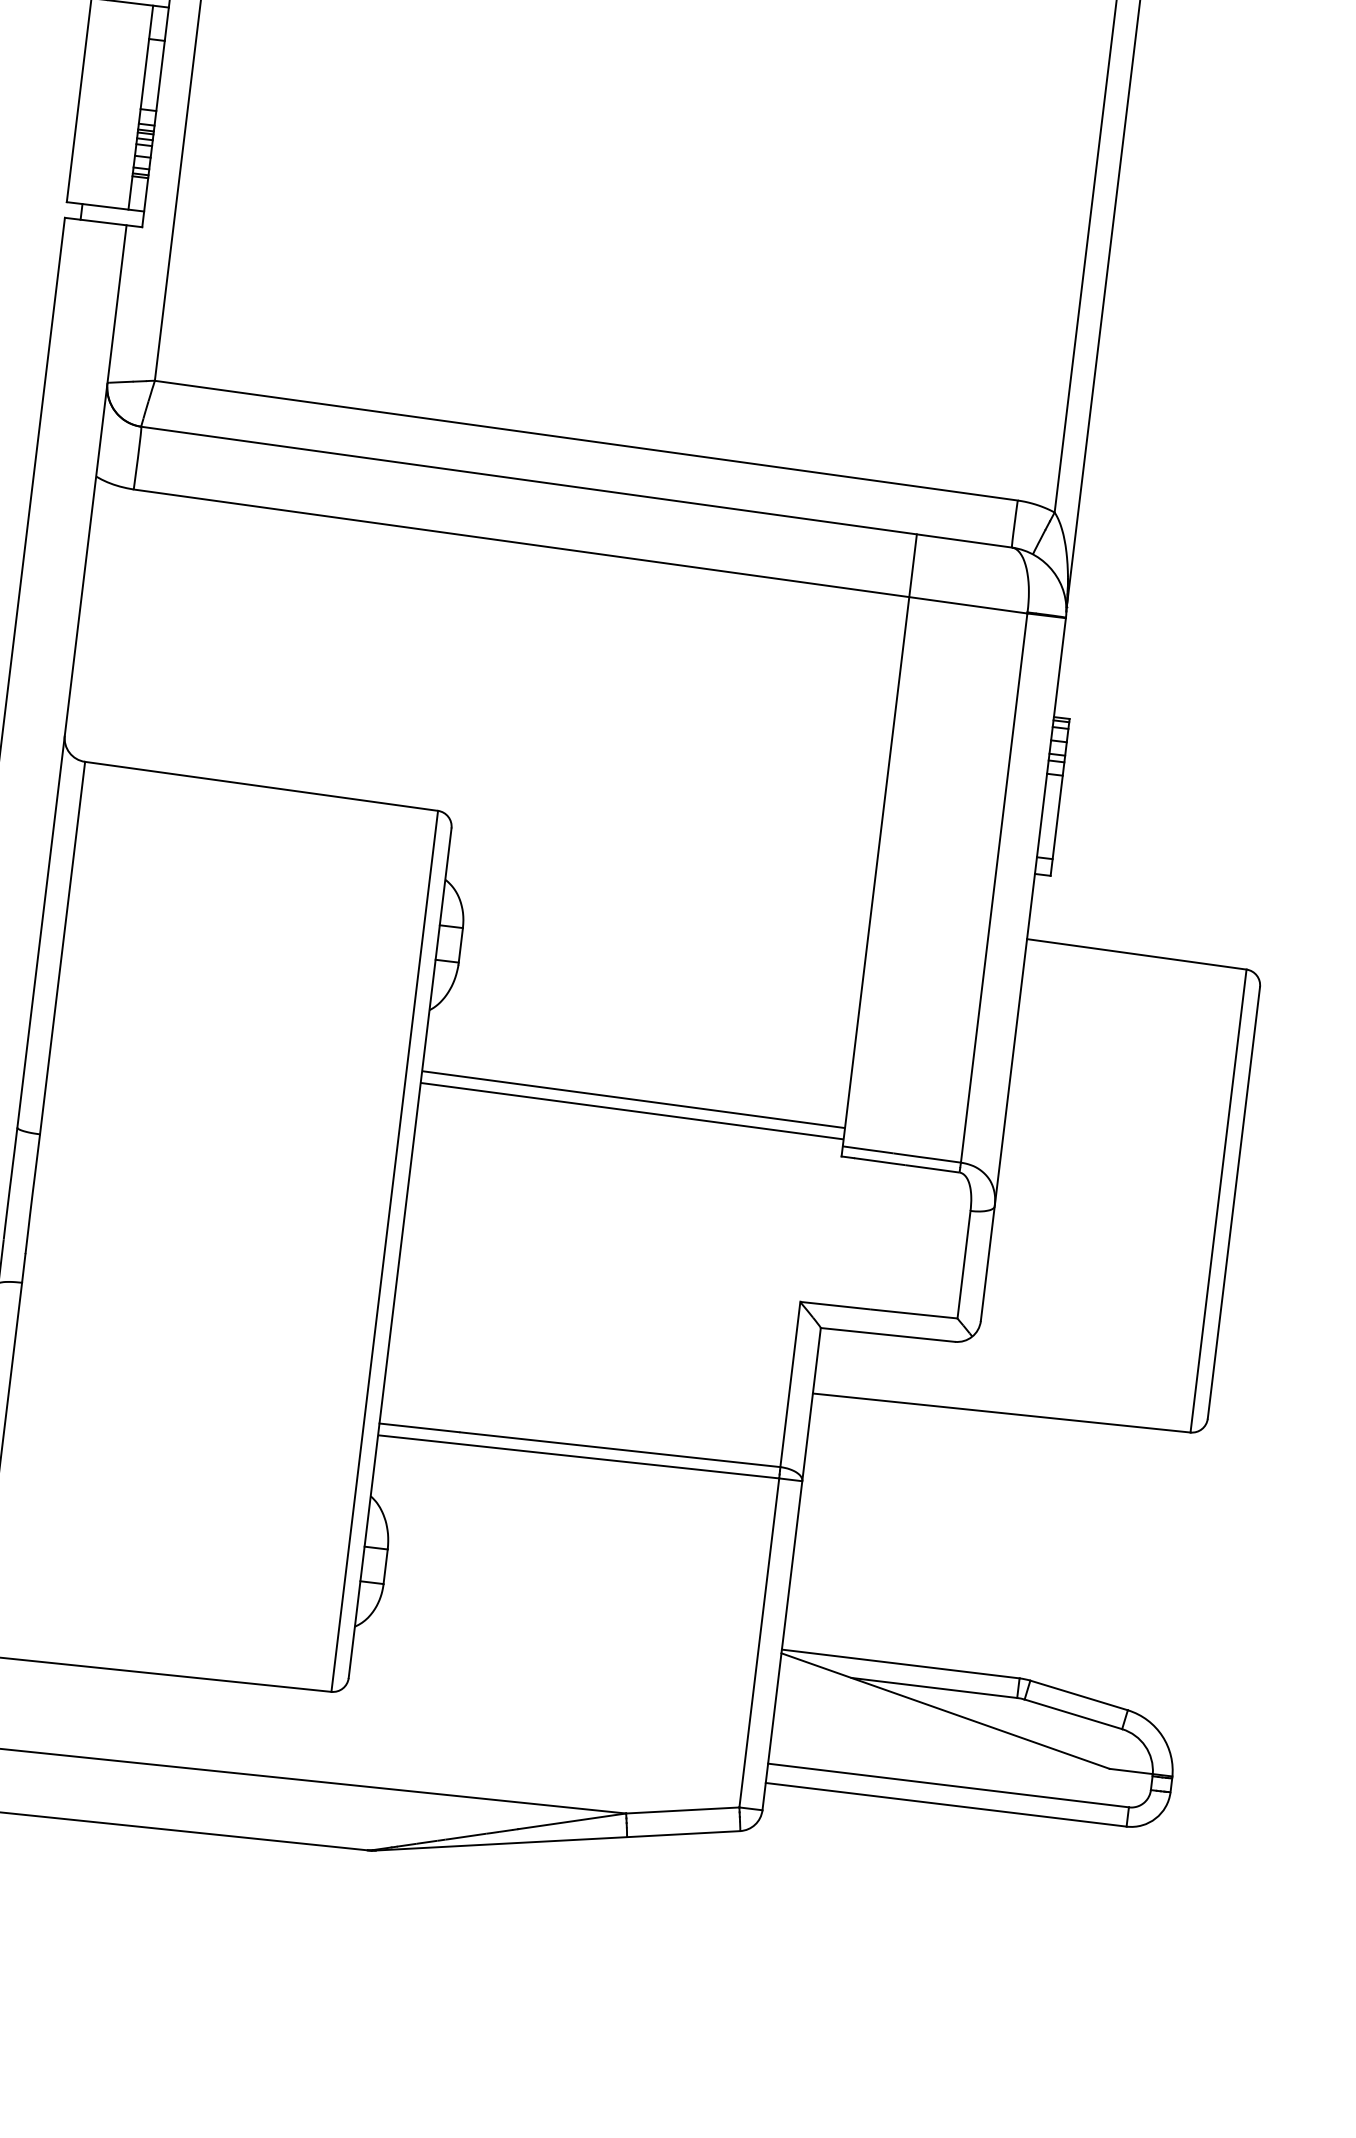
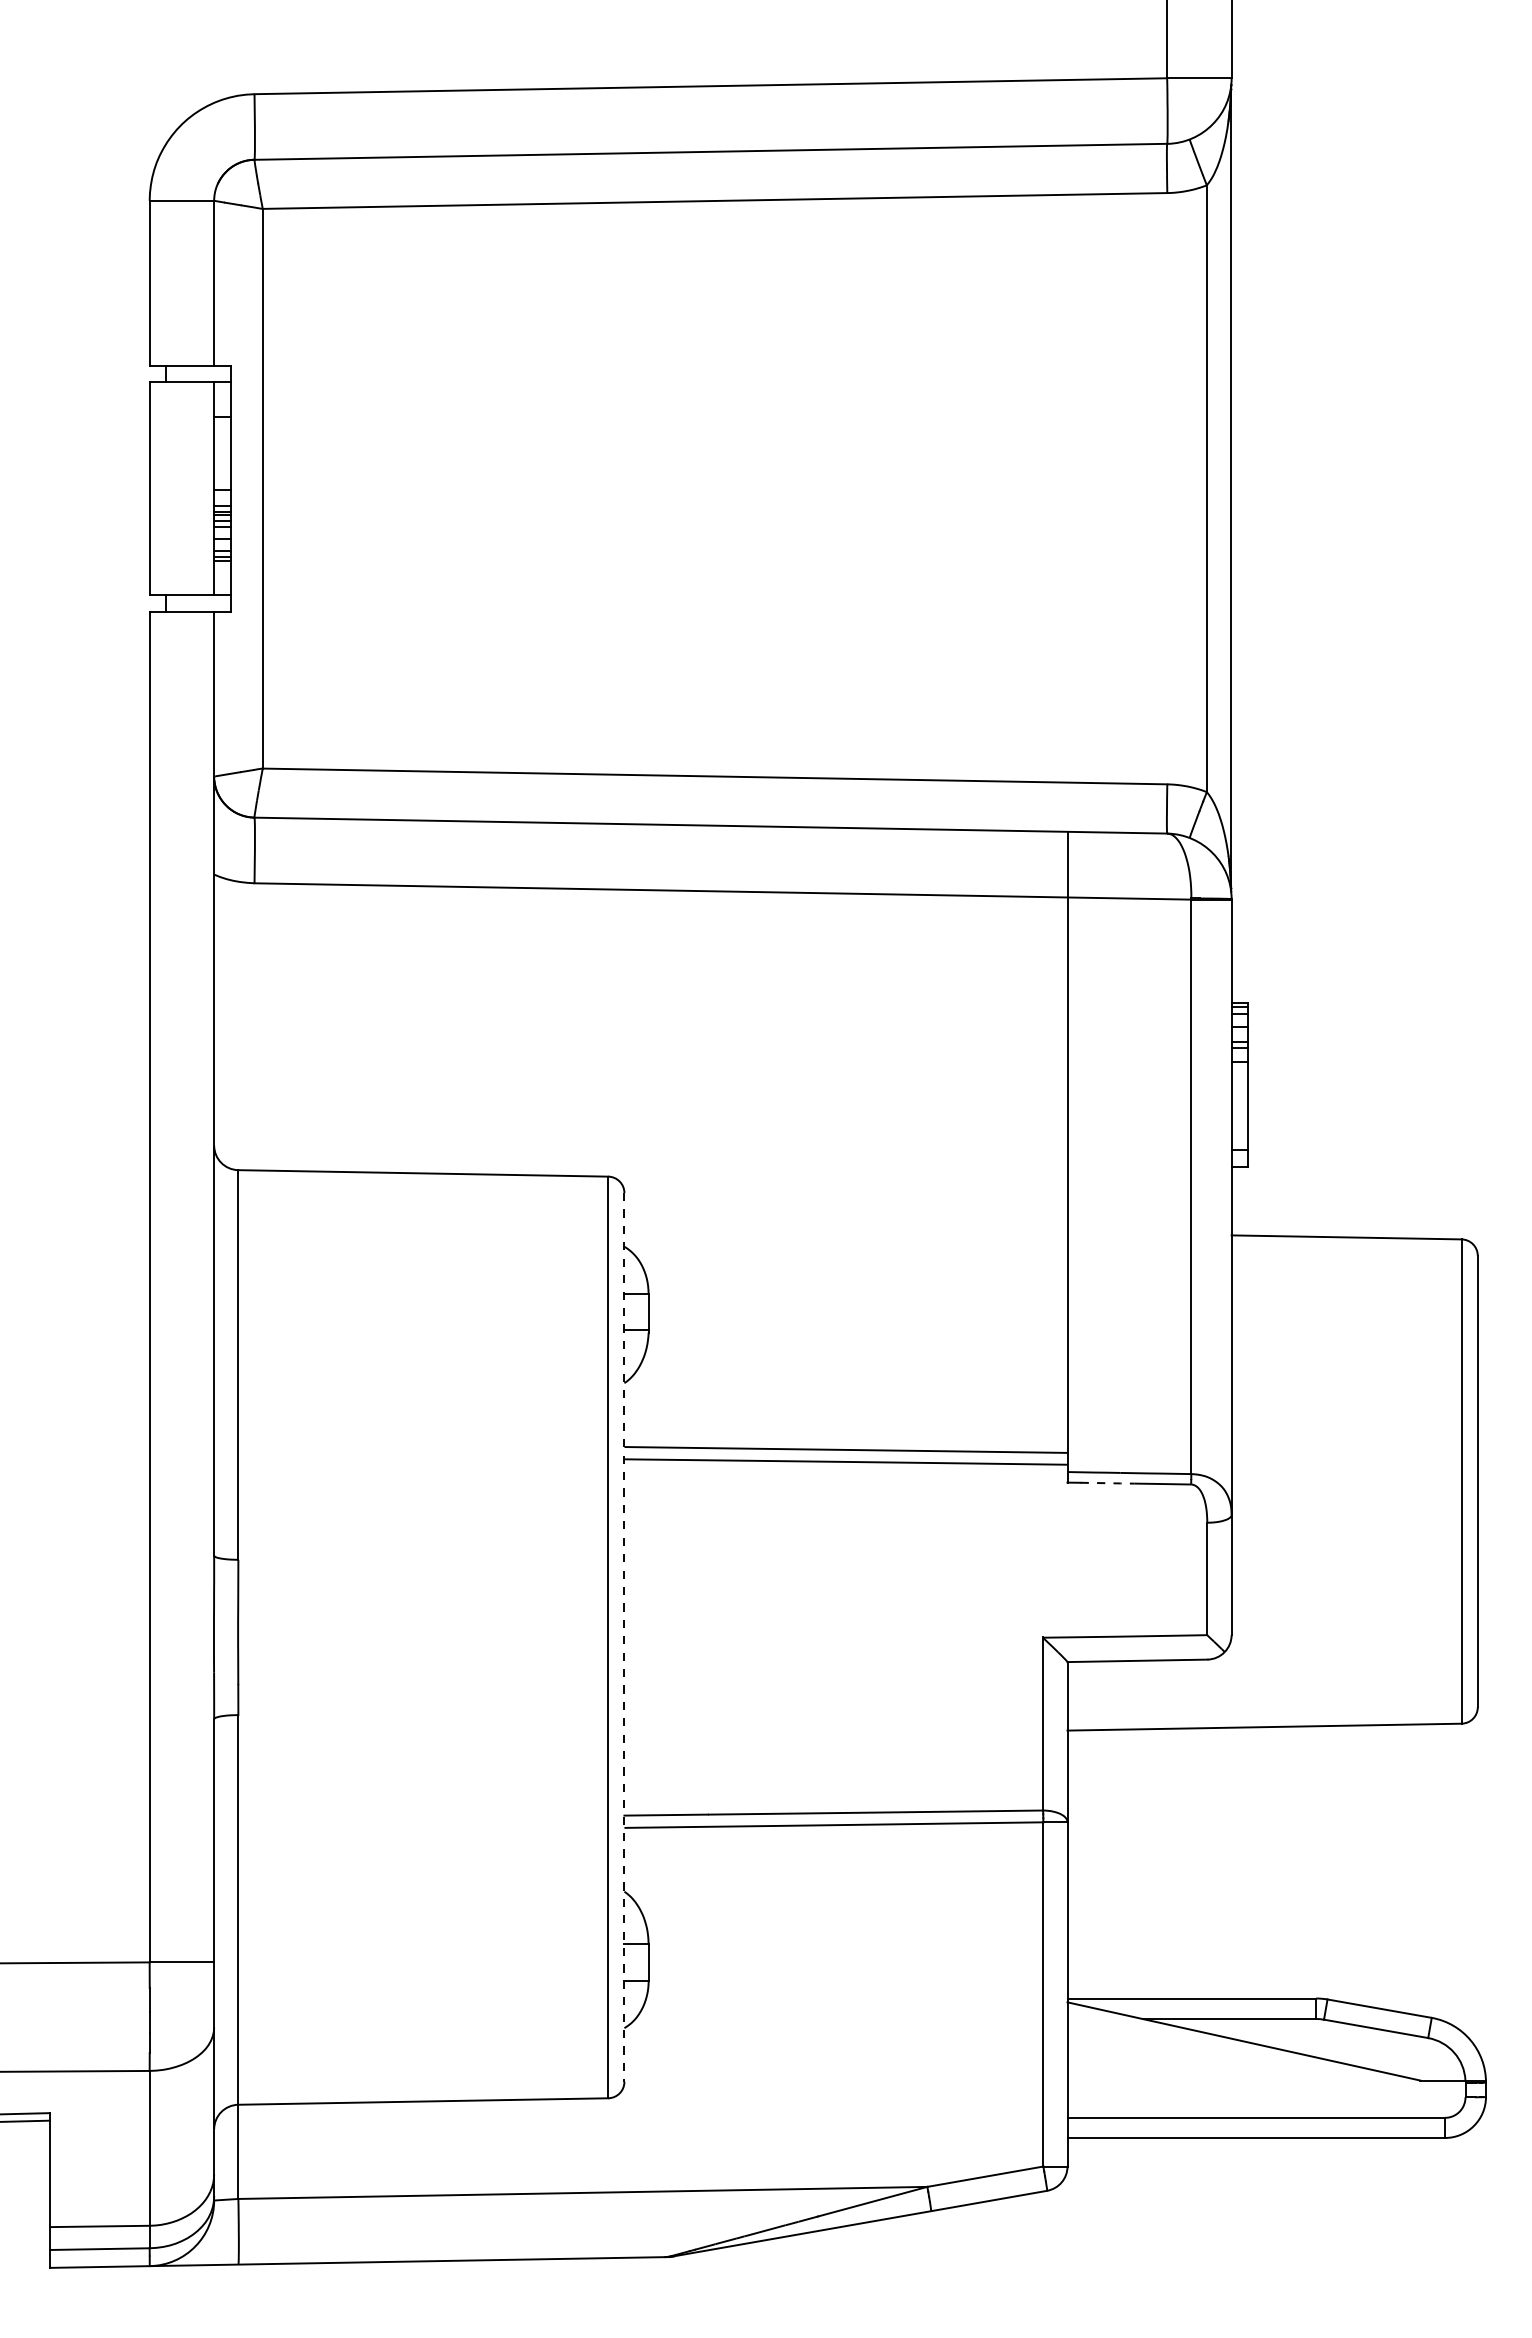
line: (880, 1162) -> (1108, 1483), solid -> dashed
line: (400, 1253) -> (624, 1637), solid -> dashed

